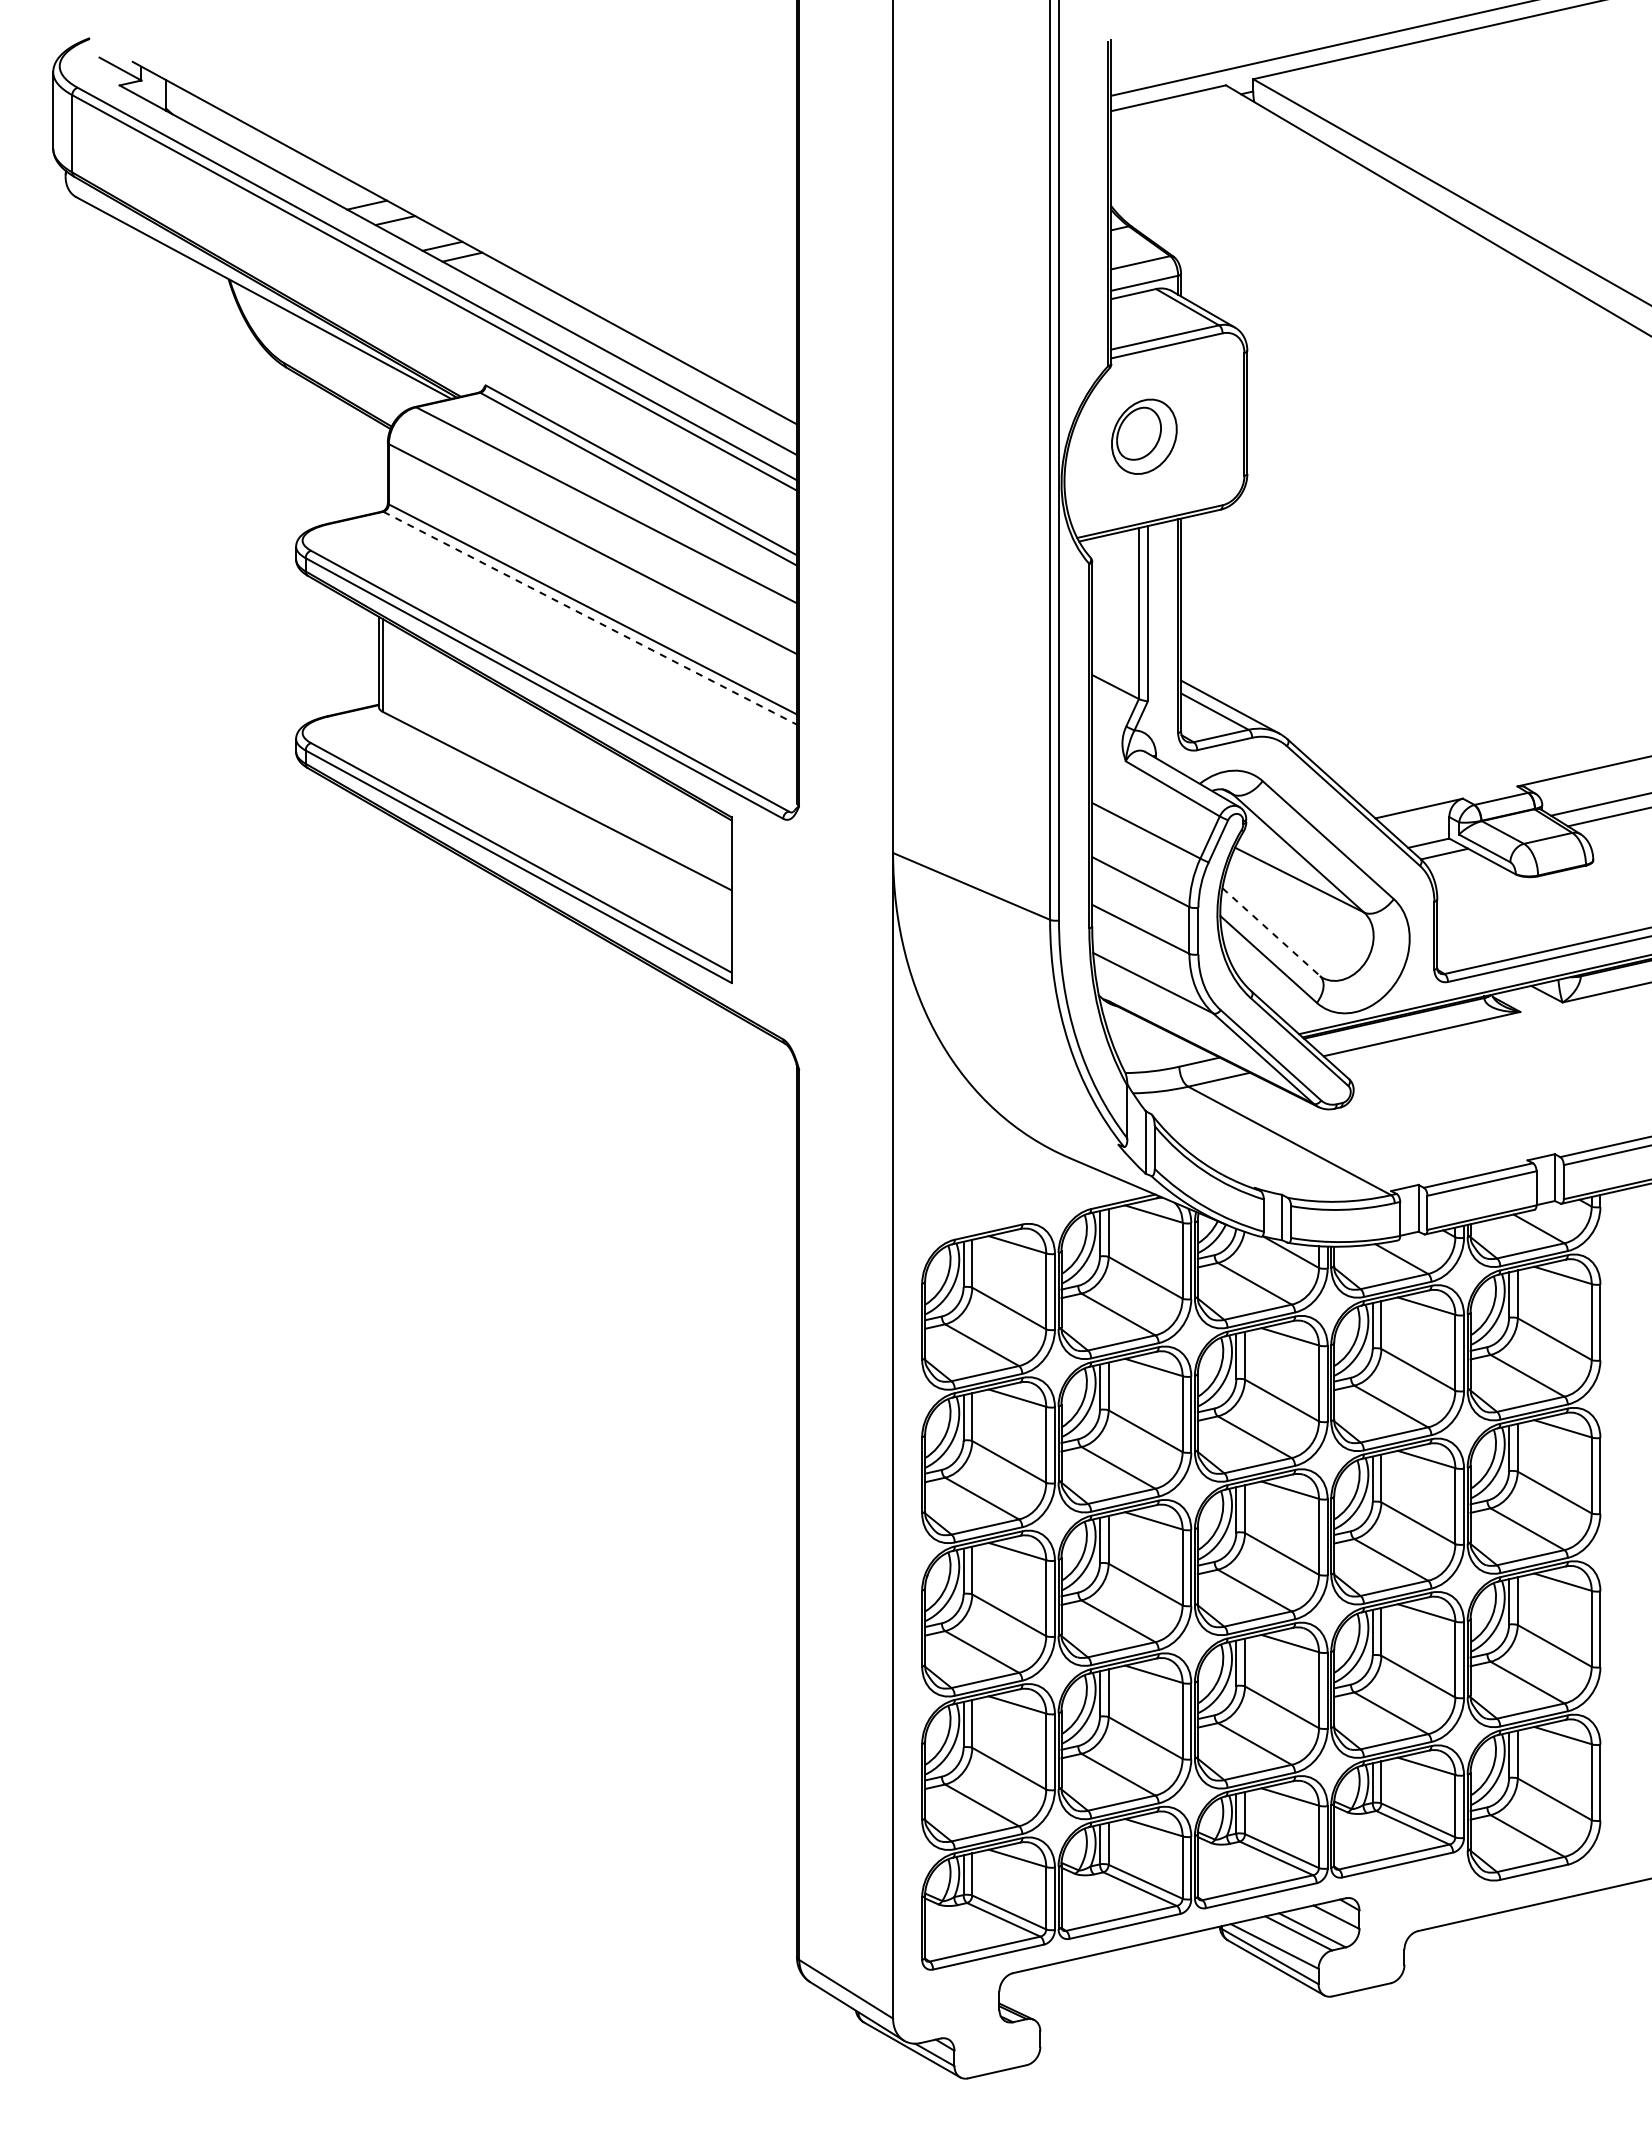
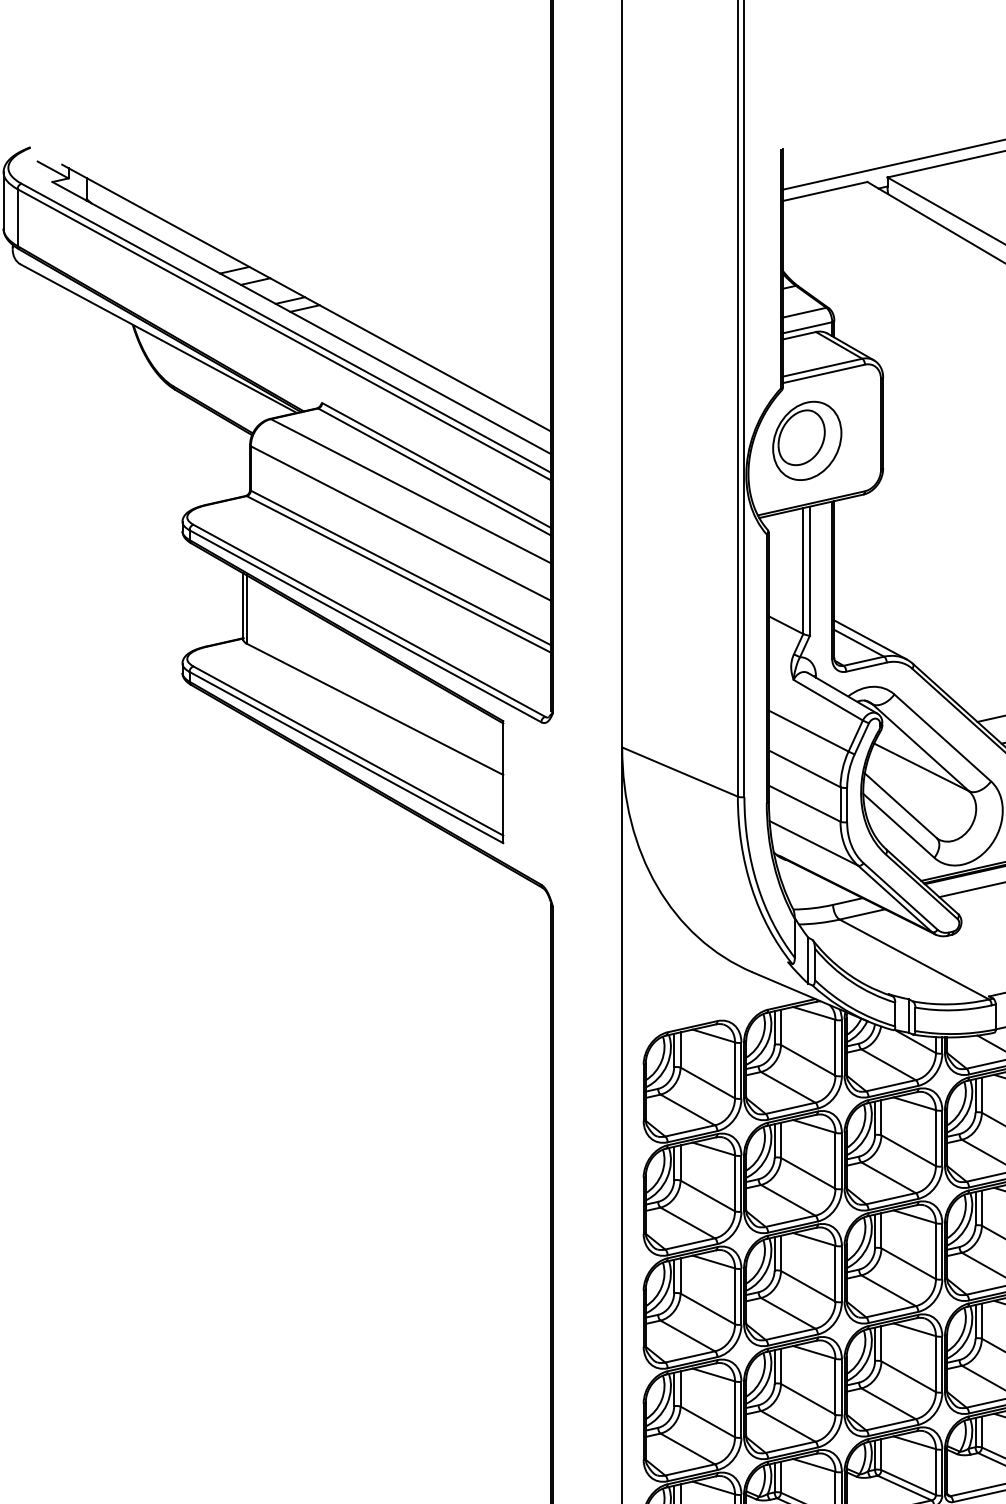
part: (1144, 436) -> (807, 440), size x1.43
line: (590, 618) -> (399, 574), dashed -> solid
line: (1271, 932) -> (900, 806), dashed -> solid

